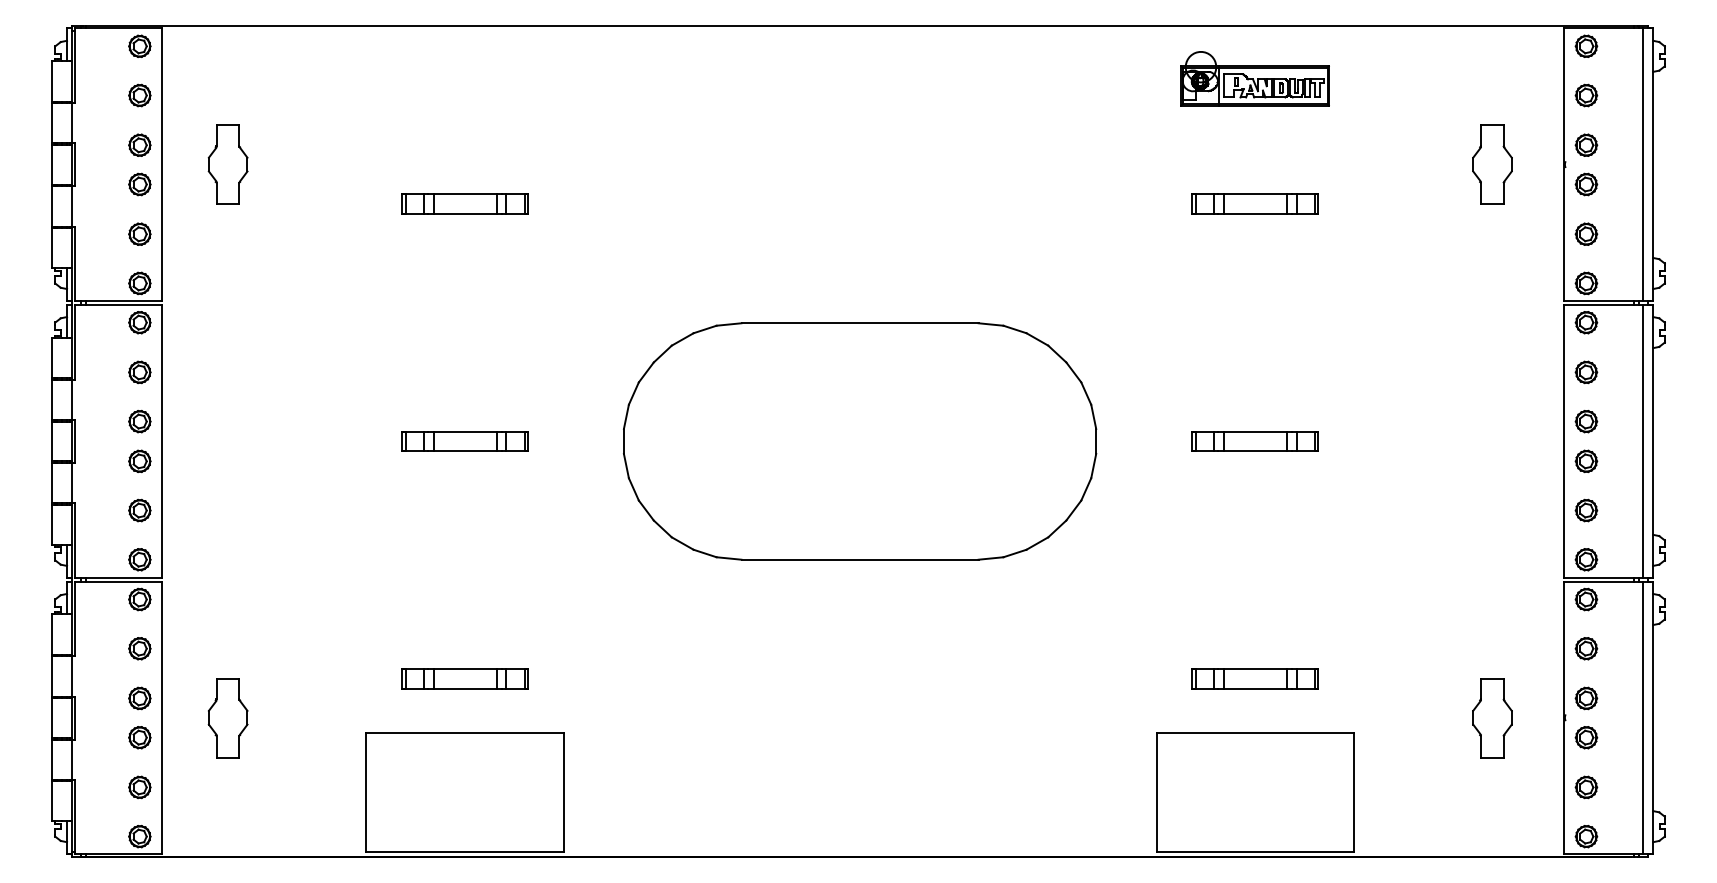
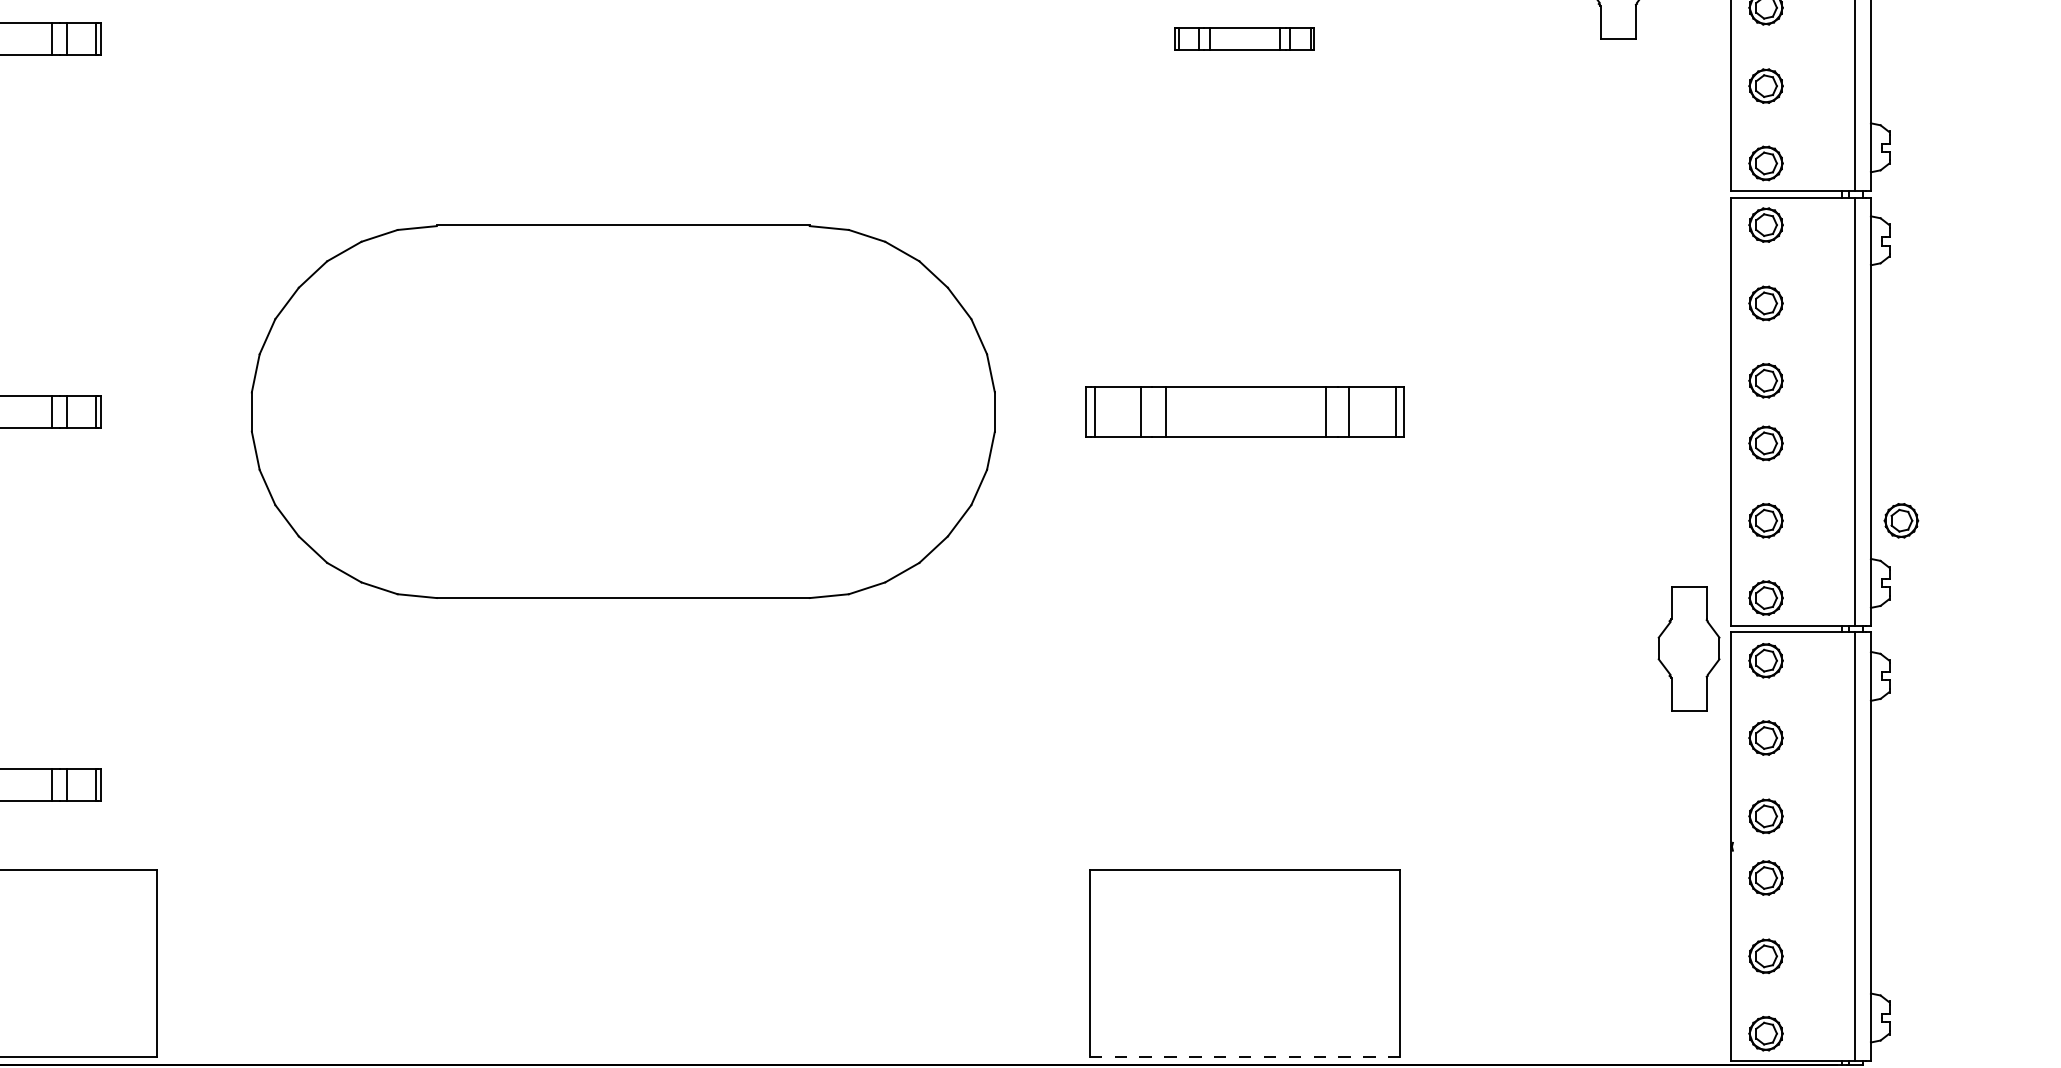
part: (1254, 203) -> (1243, 37), size x0.7
part: (1254, 441) -> (1243, 412), size x1.6
part: (1672, 510) -> (1901, 520), added
part: (1254, 678) -> (1243, 784), removed
part: (1492, 718) -> (1689, 649), moved
line: (1255, 851) -> (1245, 1057), solid -> dashed

